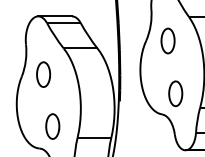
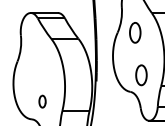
part: (43, 74) -> (35, 59), removed
part: (52, 126) -> (42, 101), size x0.6

